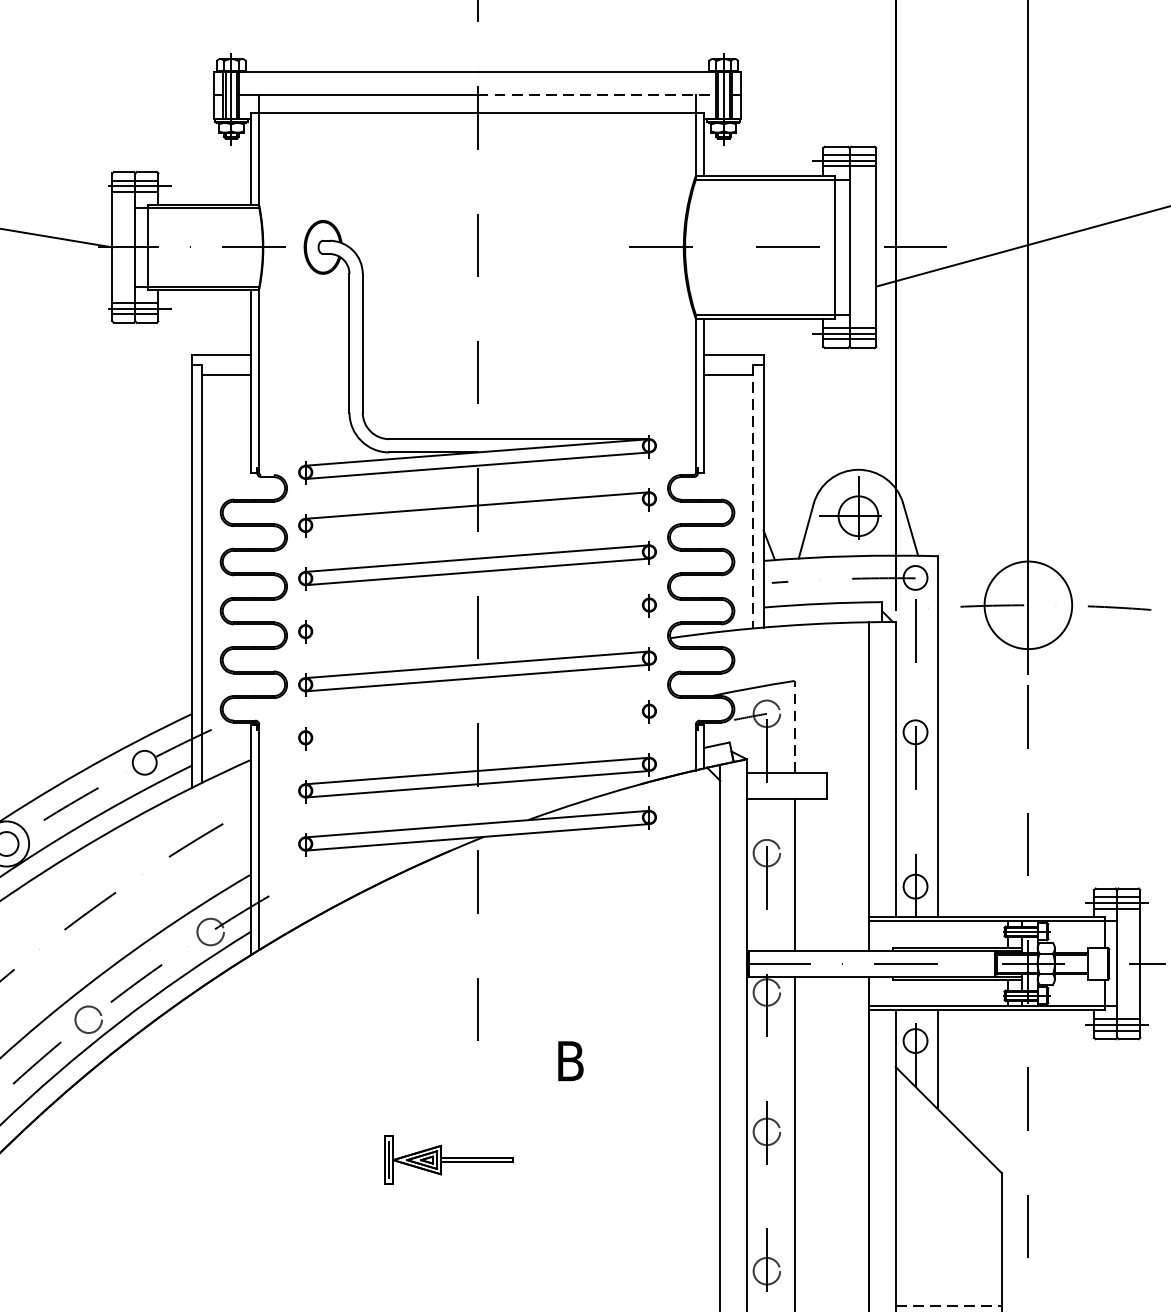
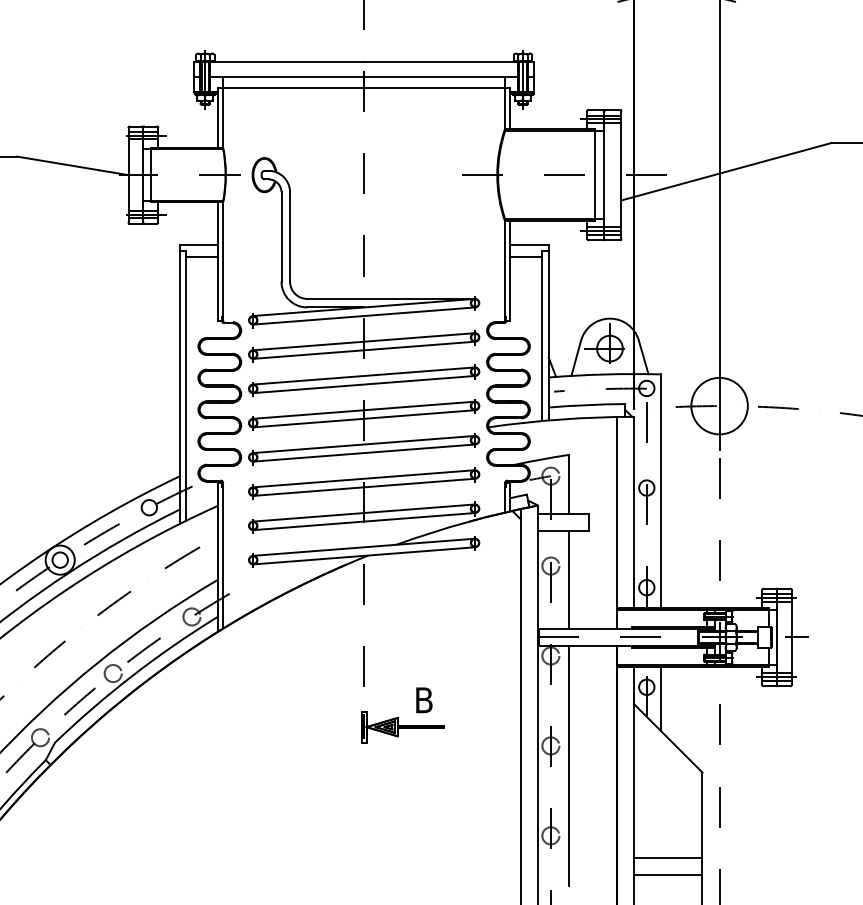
line: (597, 96) -> (441, 77), dashed -> solid
line: (752, 497) -> (541, 336), dashed -> solid
line: (478, 517) -> (364, 349), added
line: (478, 610) -> (364, 409), added
line: (478, 624) -> (364, 418), added
line: (478, 717) -> (364, 478), added
line: (794, 726) -> (568, 484), dashed -> solid
line: (478, 729) -> (364, 486), added
part: (448, 1160) -> (402, 727), moved
line: (949, 1306) -> (668, 858), dashed -> solid

